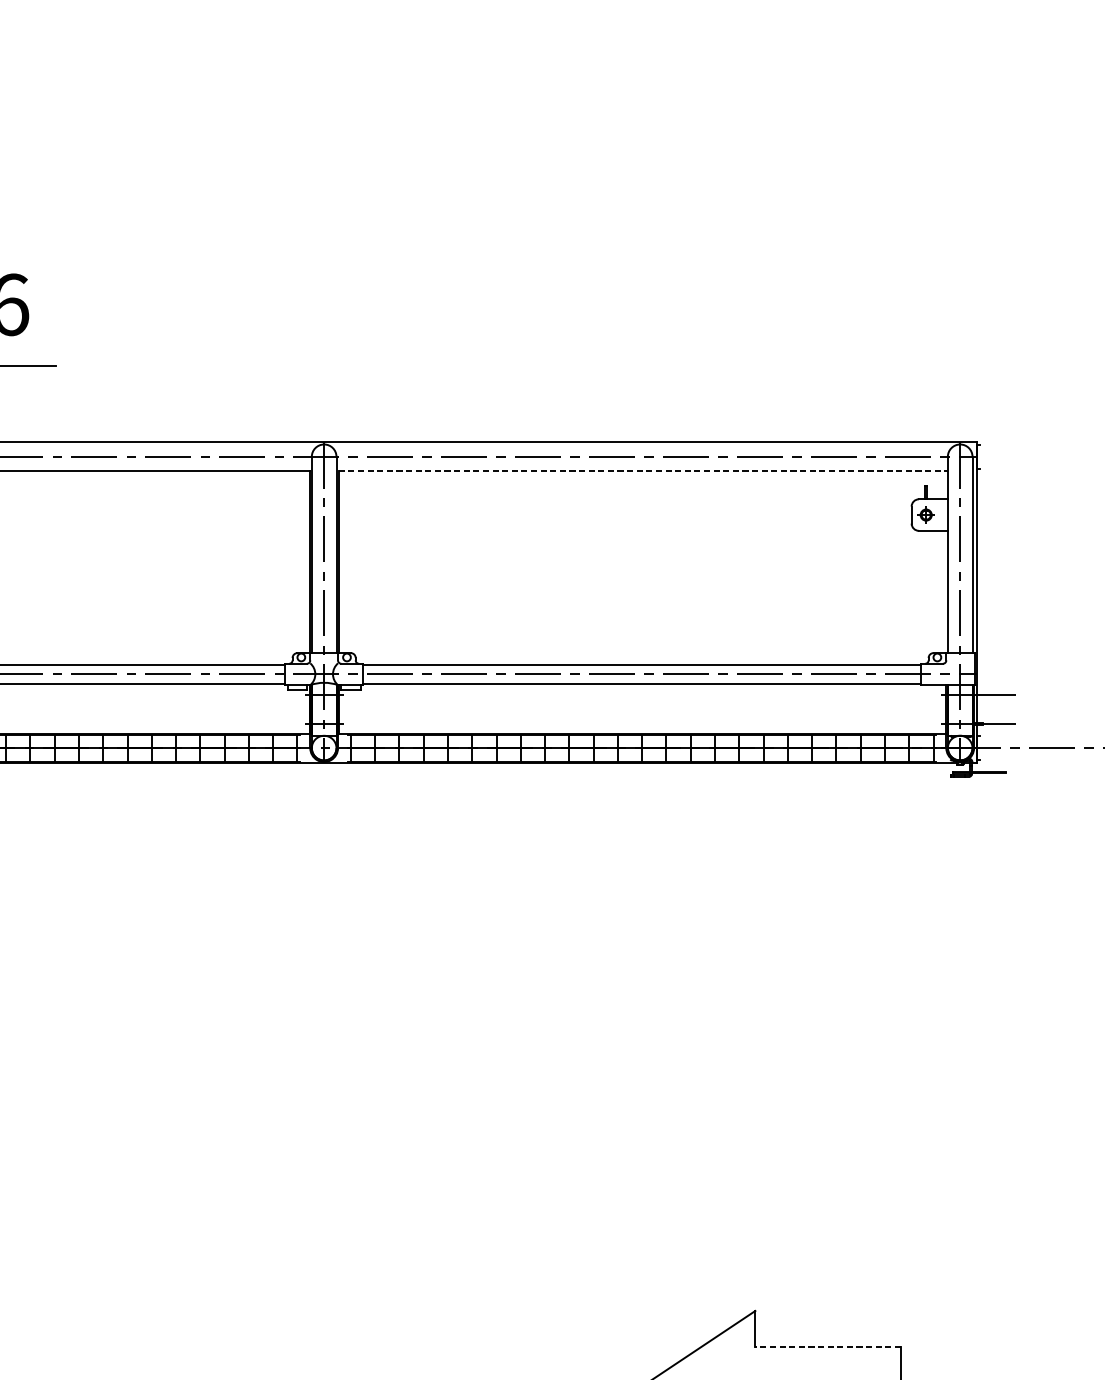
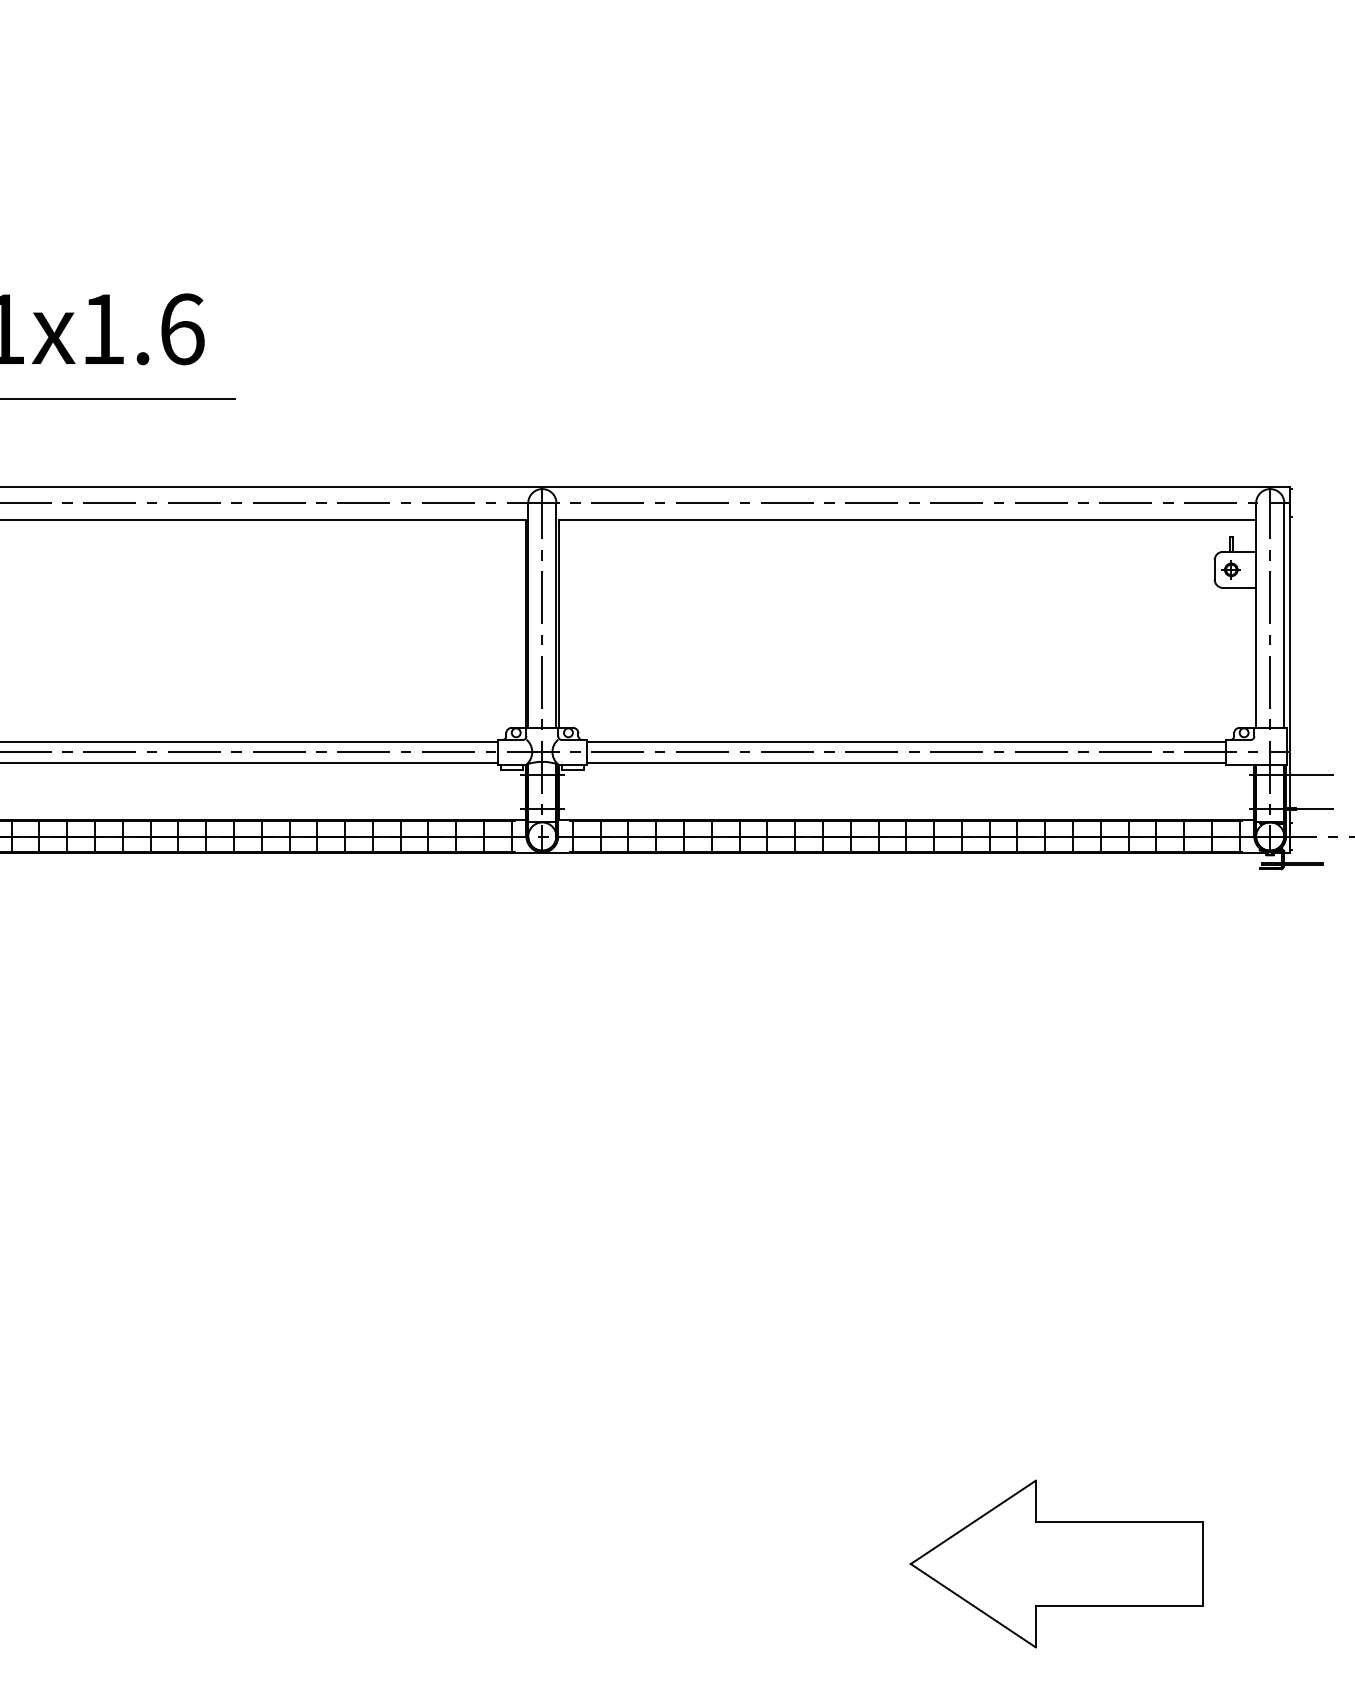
line: (643, 471) -> (907, 519), dashed -> solid
line: (827, 1347) -> (1118, 1522), dashed -> solid

